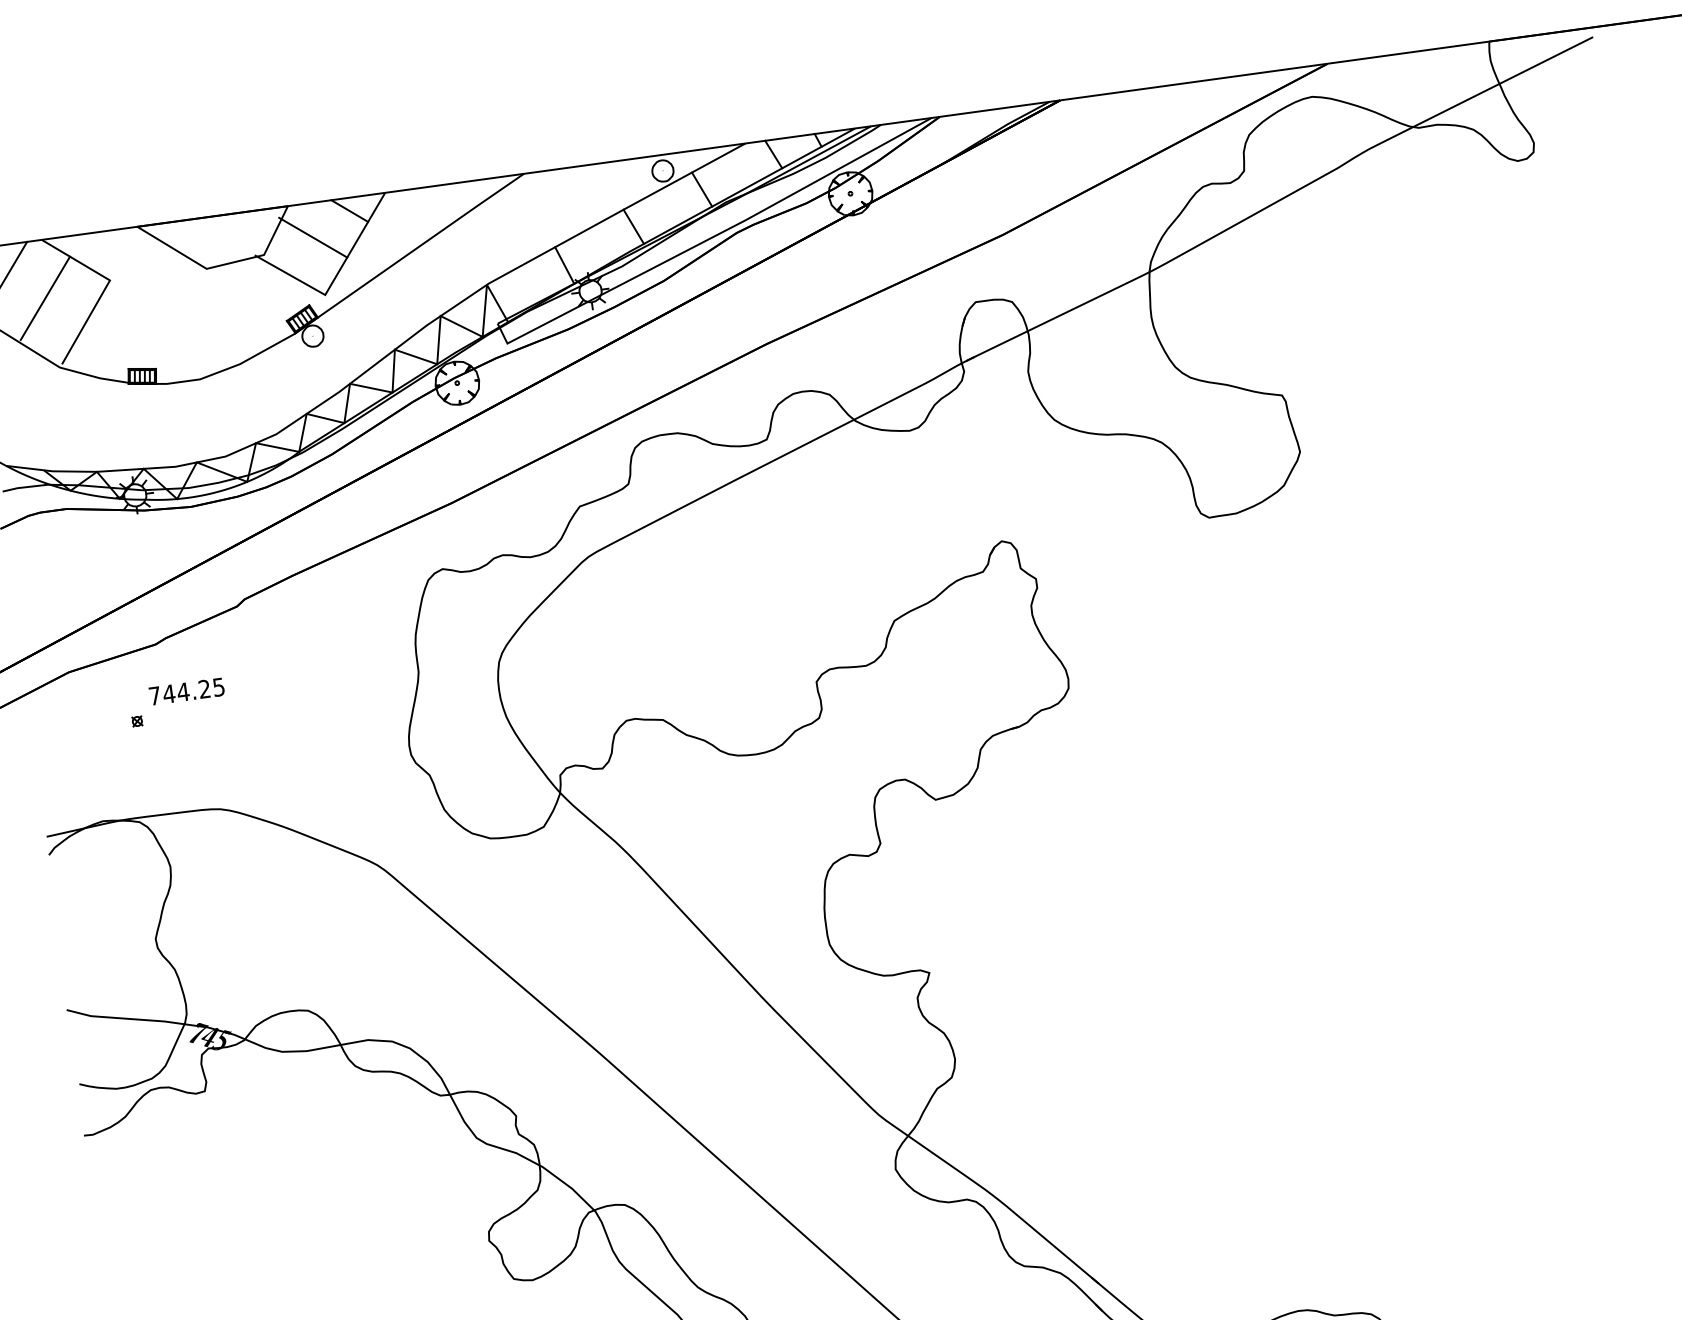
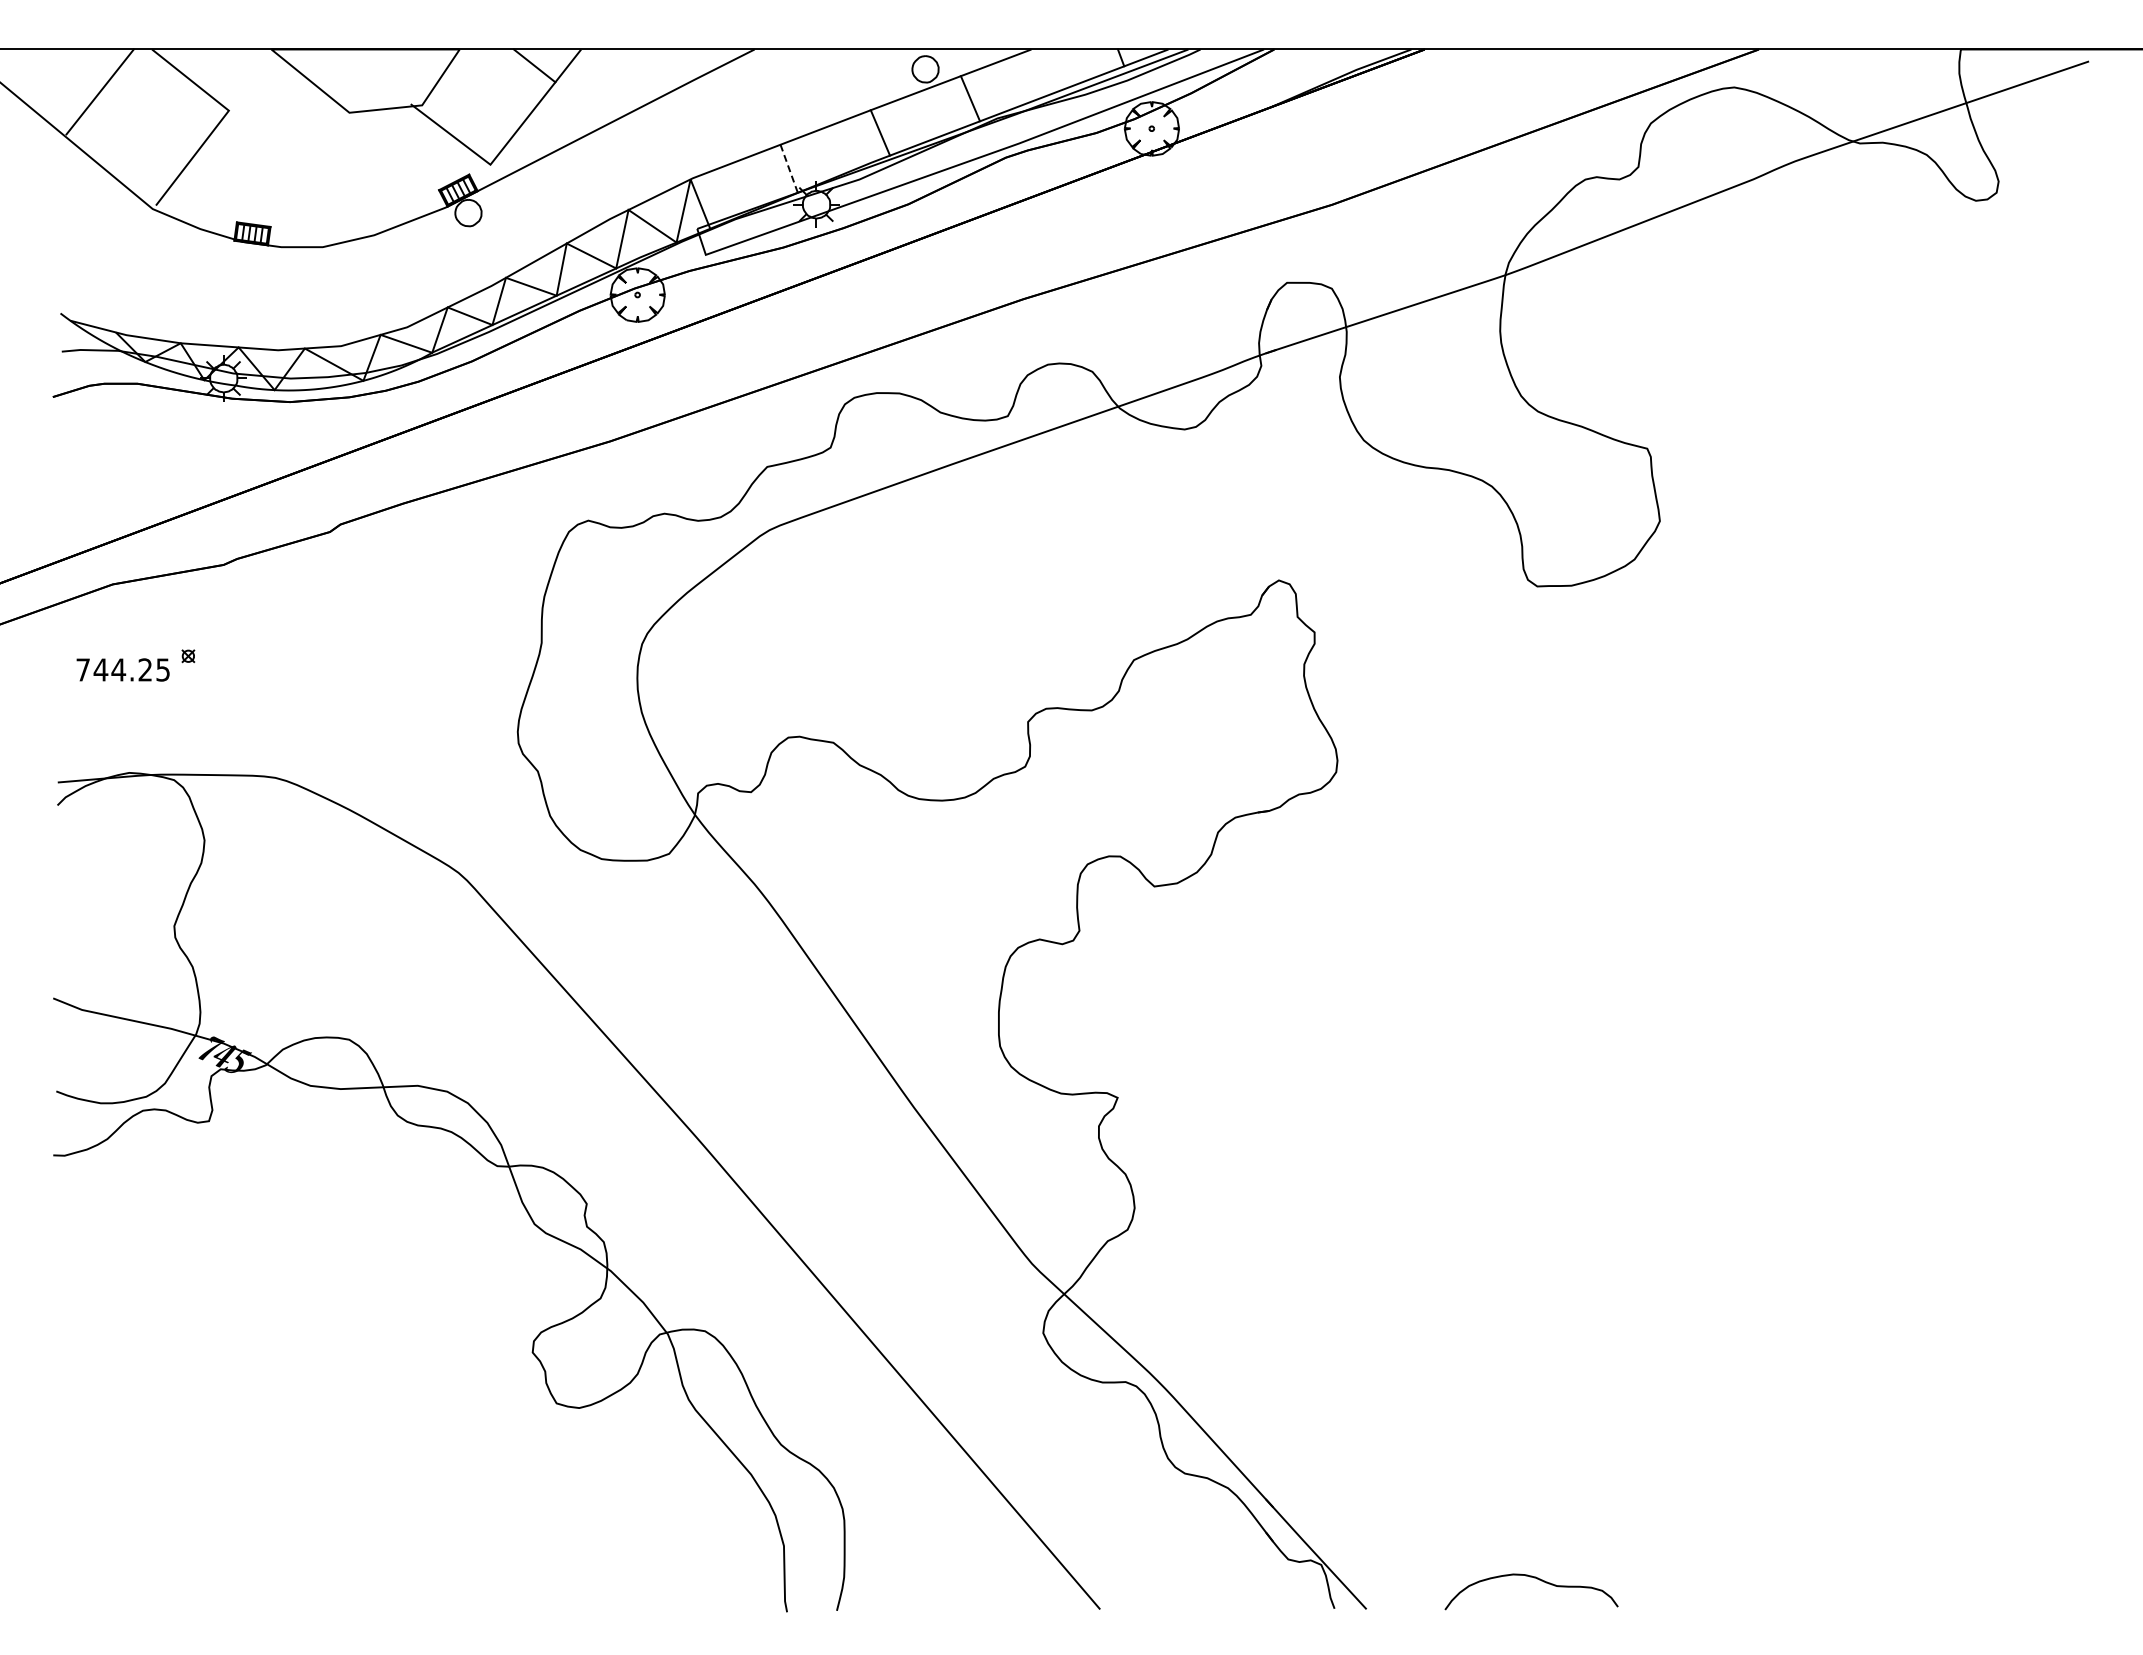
line: (773, 154) -> (1064, 67), removed
line: (312, 237) -> (484, 92), removed
line: (564, 265) -> (789, 168), solid -> dashed
line: (45, 298) -> (146, 121), removed
text: (186, 691) -> (122, 669), moved

